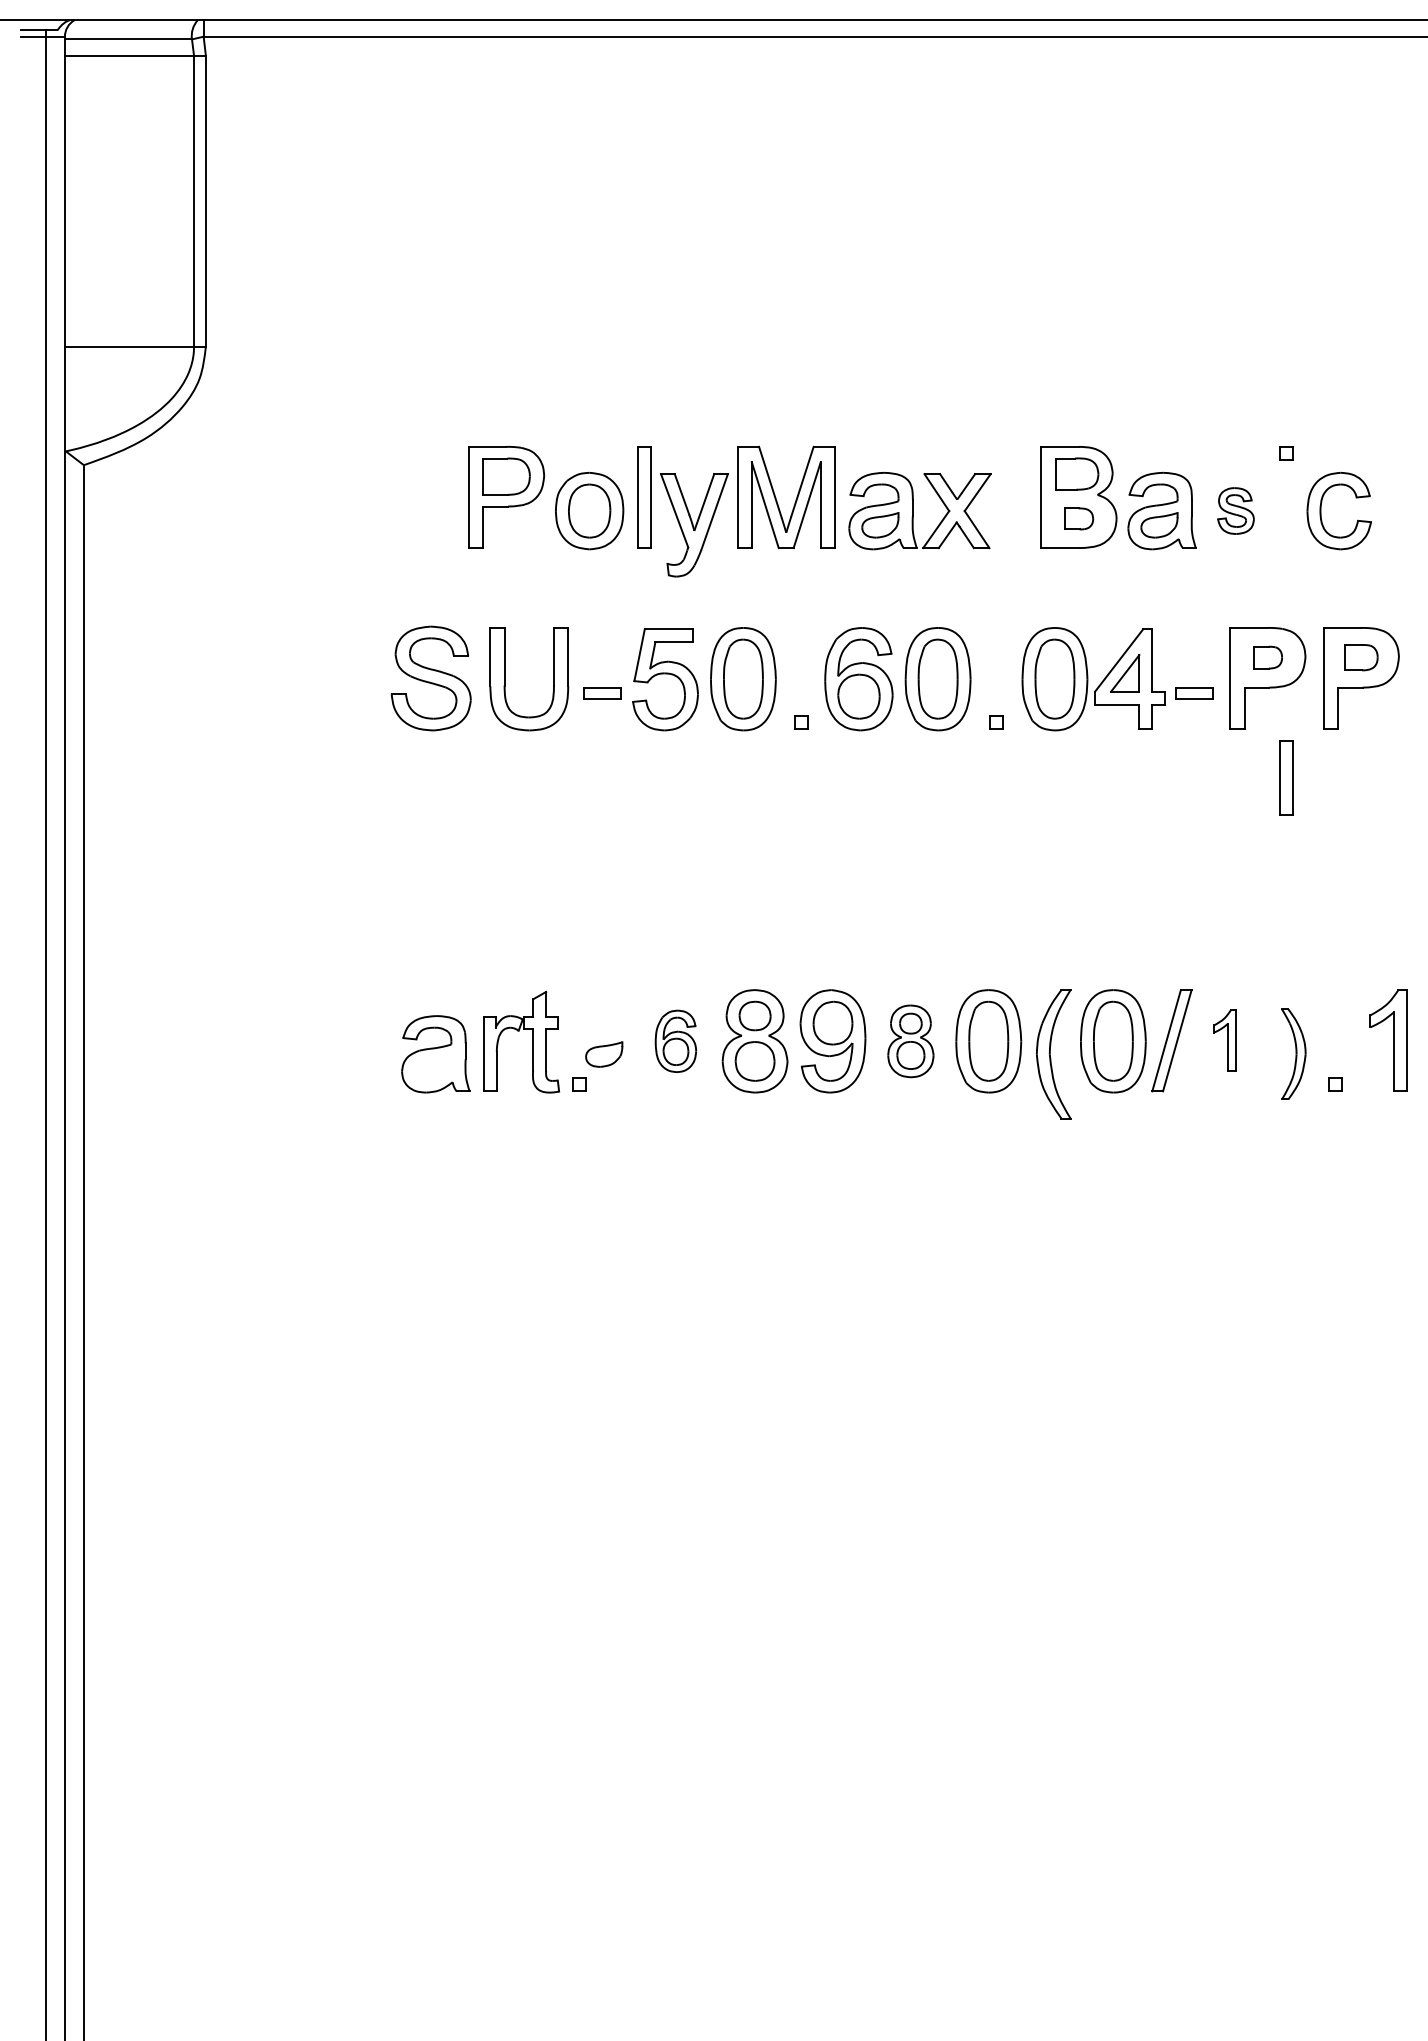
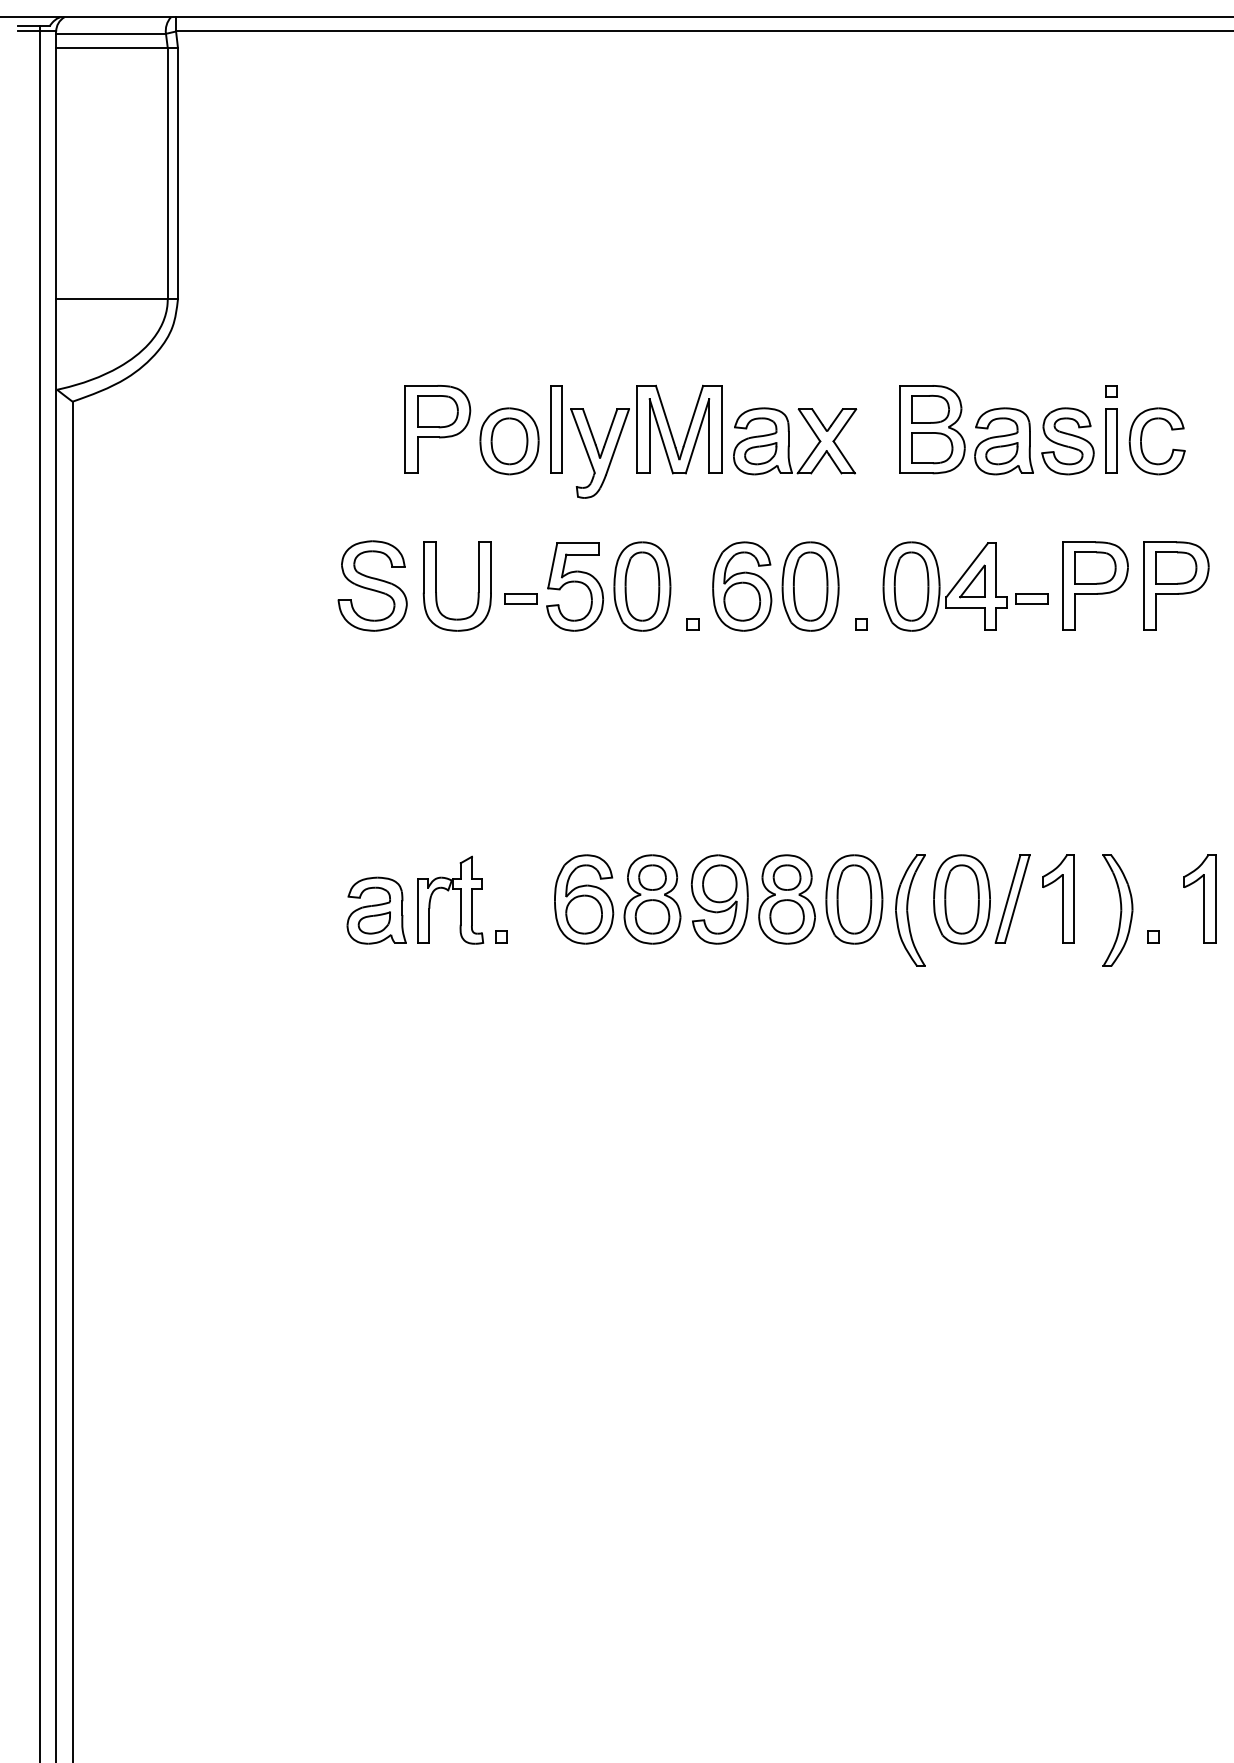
part: (1235, 510) -> (1067, 440), size x1.67
part: (1079, 518) -> (932, 447), size x1.67
part: (1268, 657) -> (1096, 567), size x1.67
part: (1361, 657) -> (1176, 567), size x1.43
part: (1286, 777) -> (1111, 440), moved
part: (1224, 1040) -> (1058, 898), size x1.67
part: (675, 1041) -> (583, 899), size x1.67
part: (910, 1041) -> (786, 899), size x1.43
part: (604, 1054) -> (374, 922), moved
part: (1293, 1054) -> (1117, 910), size x1.43

